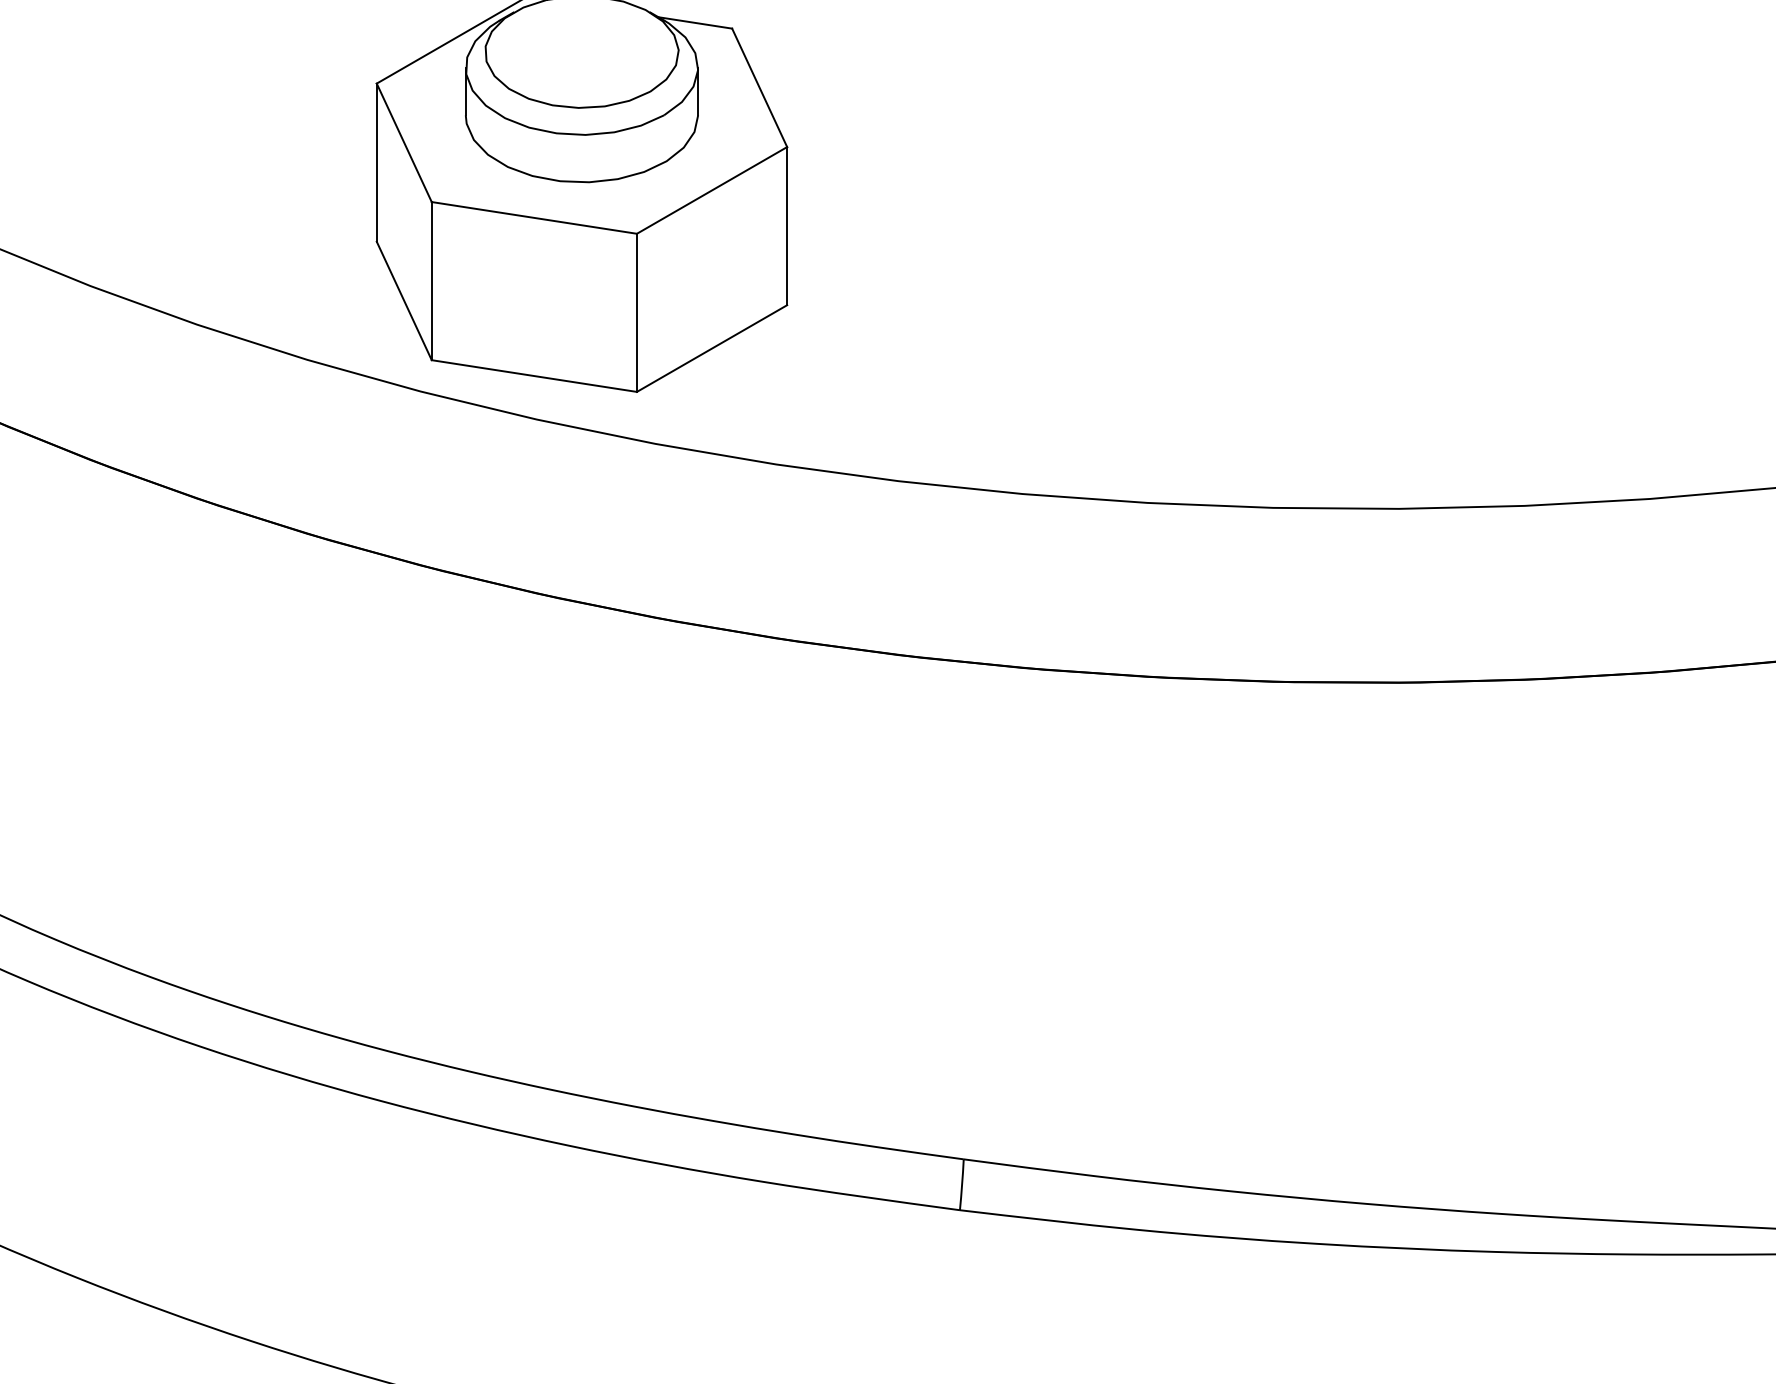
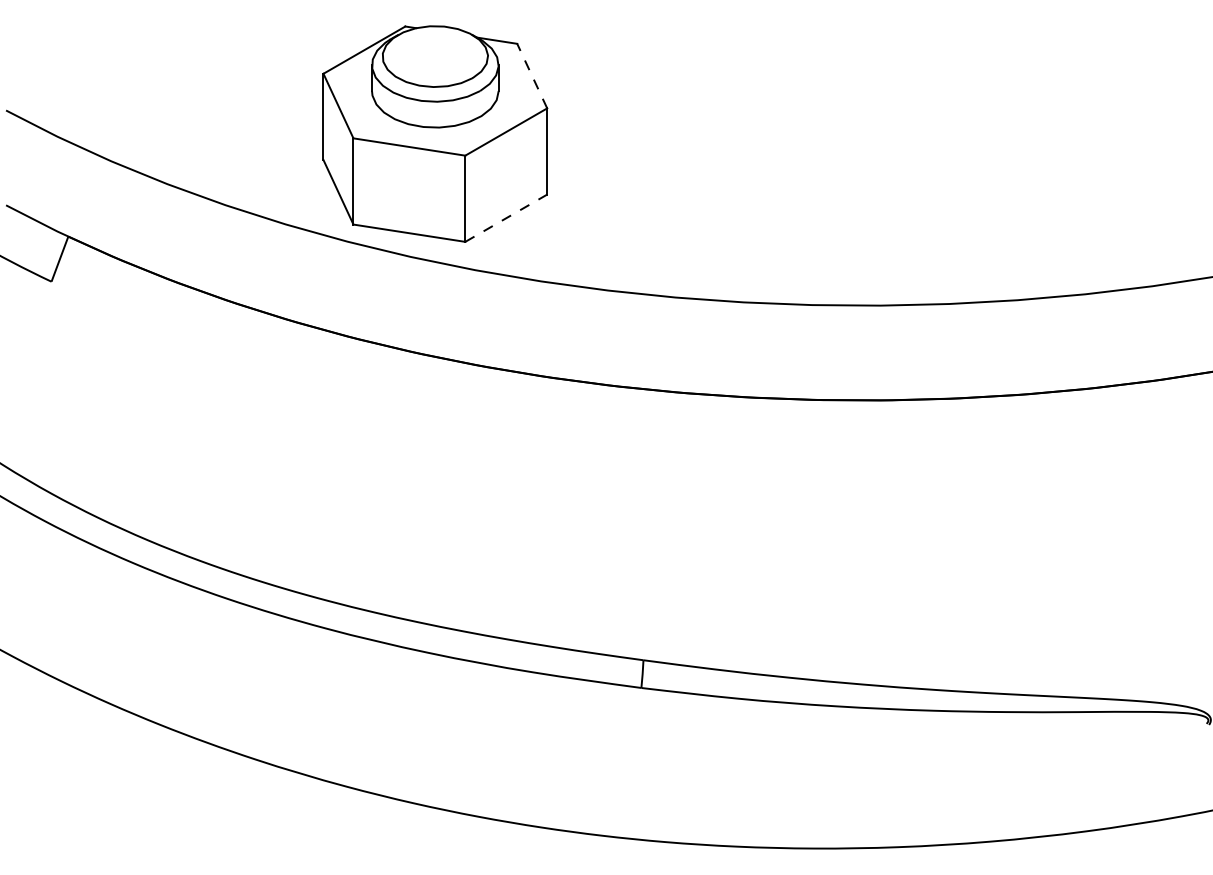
line: (760, 88) -> (532, 76), solid -> dashed
line: (712, 347) -> (506, 217), solid -> dashed

